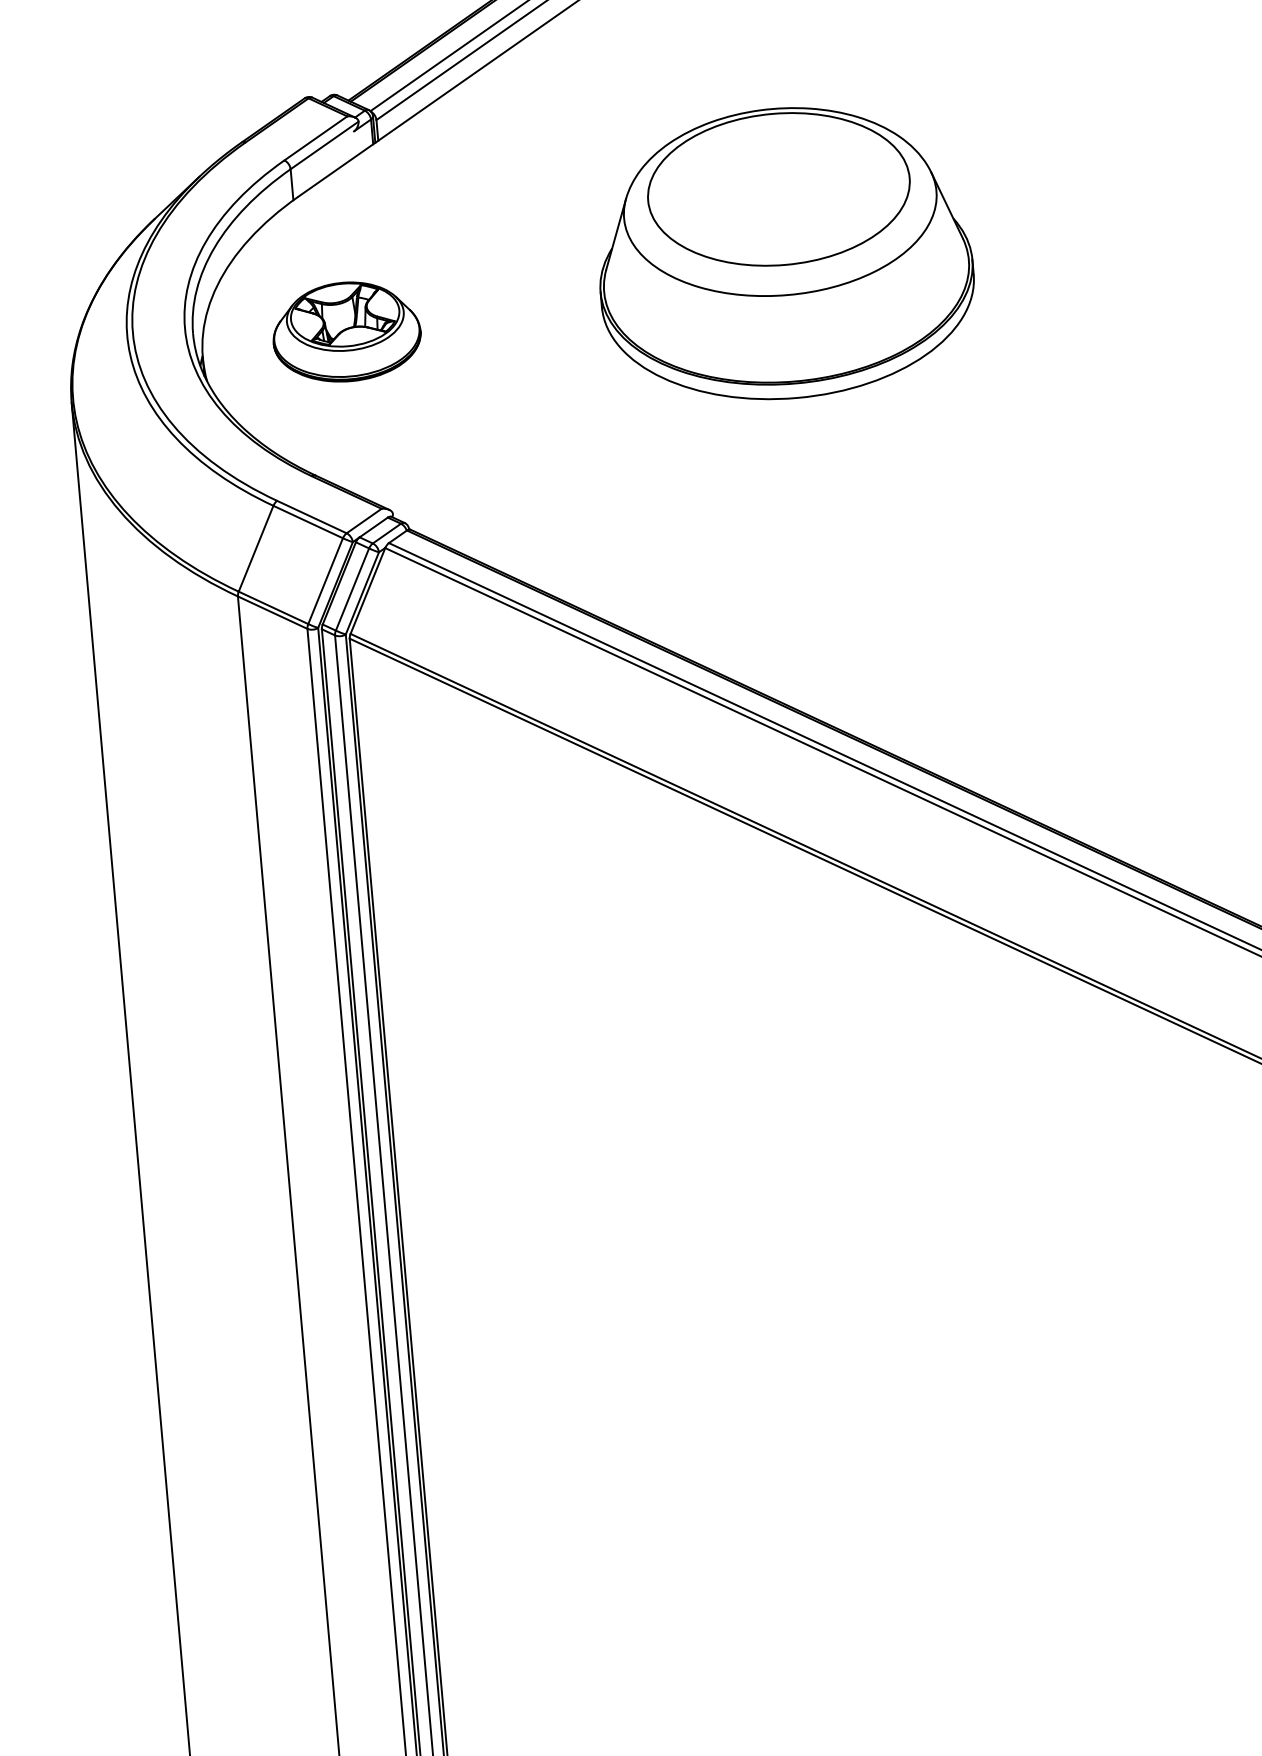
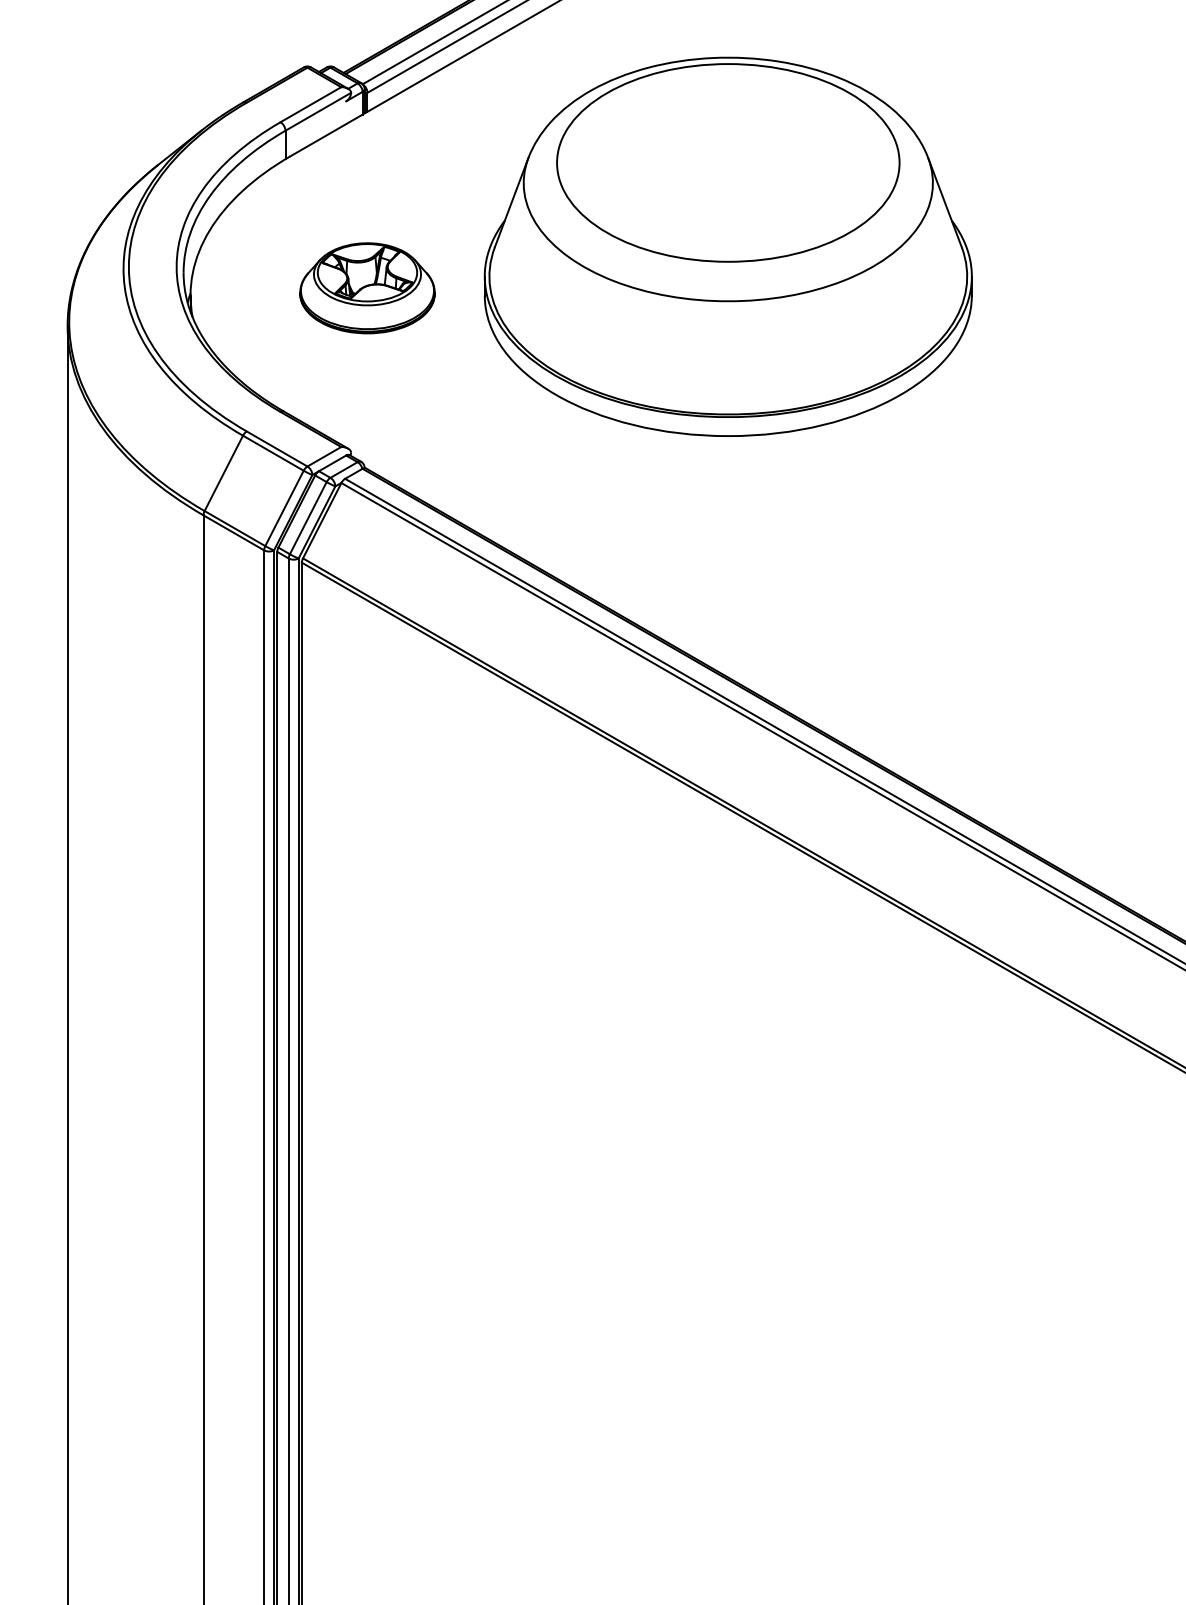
part: (783, 253) -> (727, 246), size x1.43
part: (346, 332) -> (367, 288), moved

